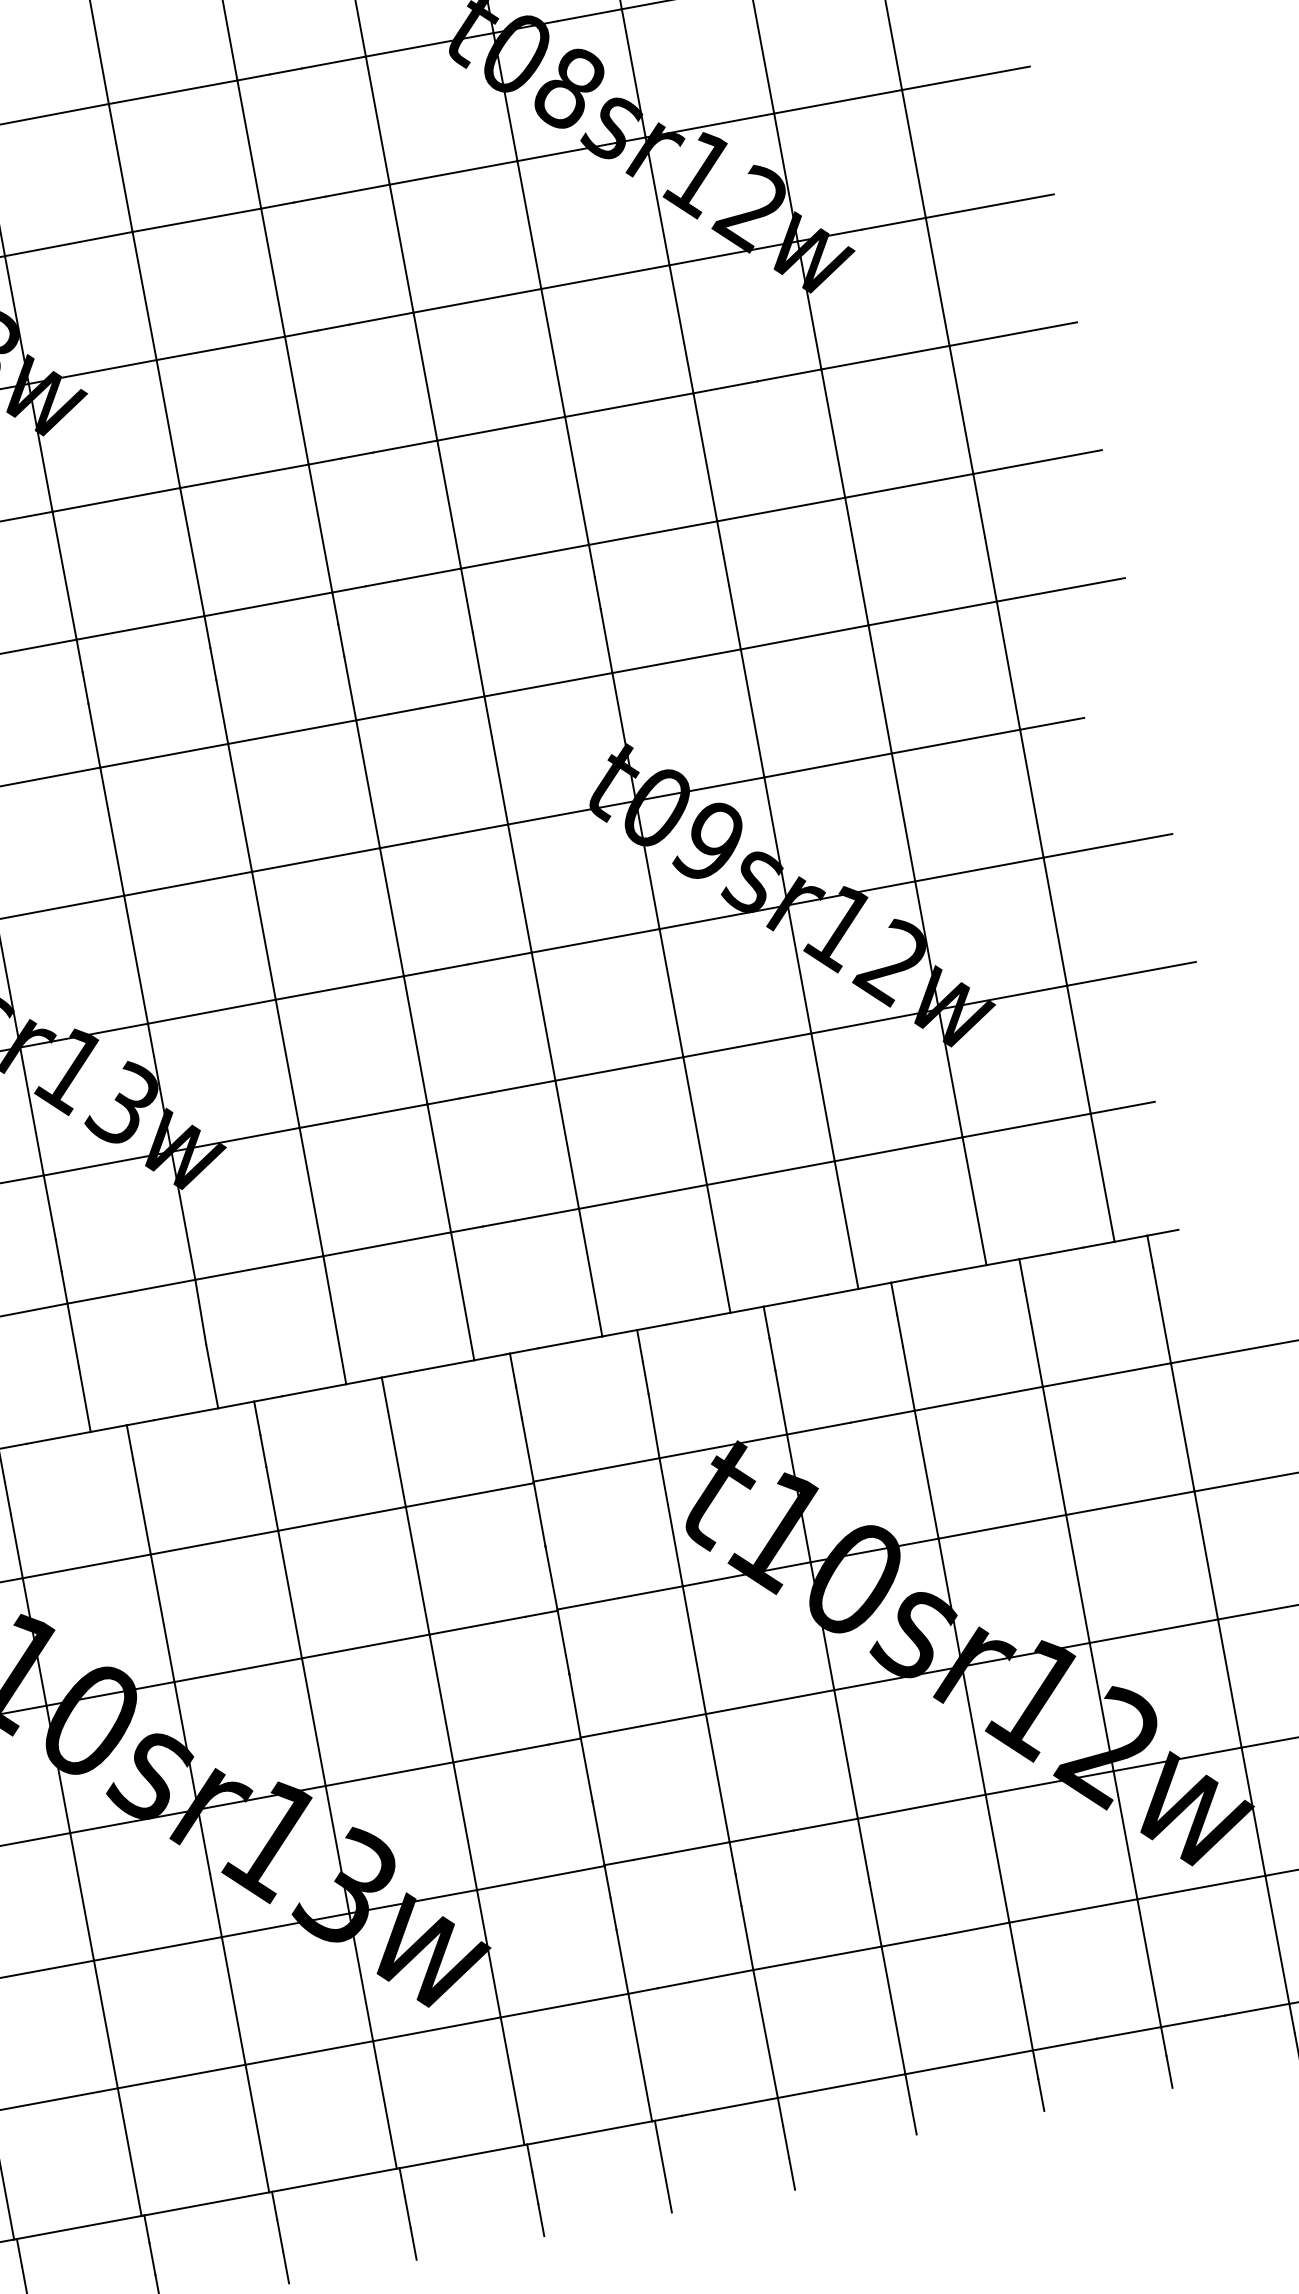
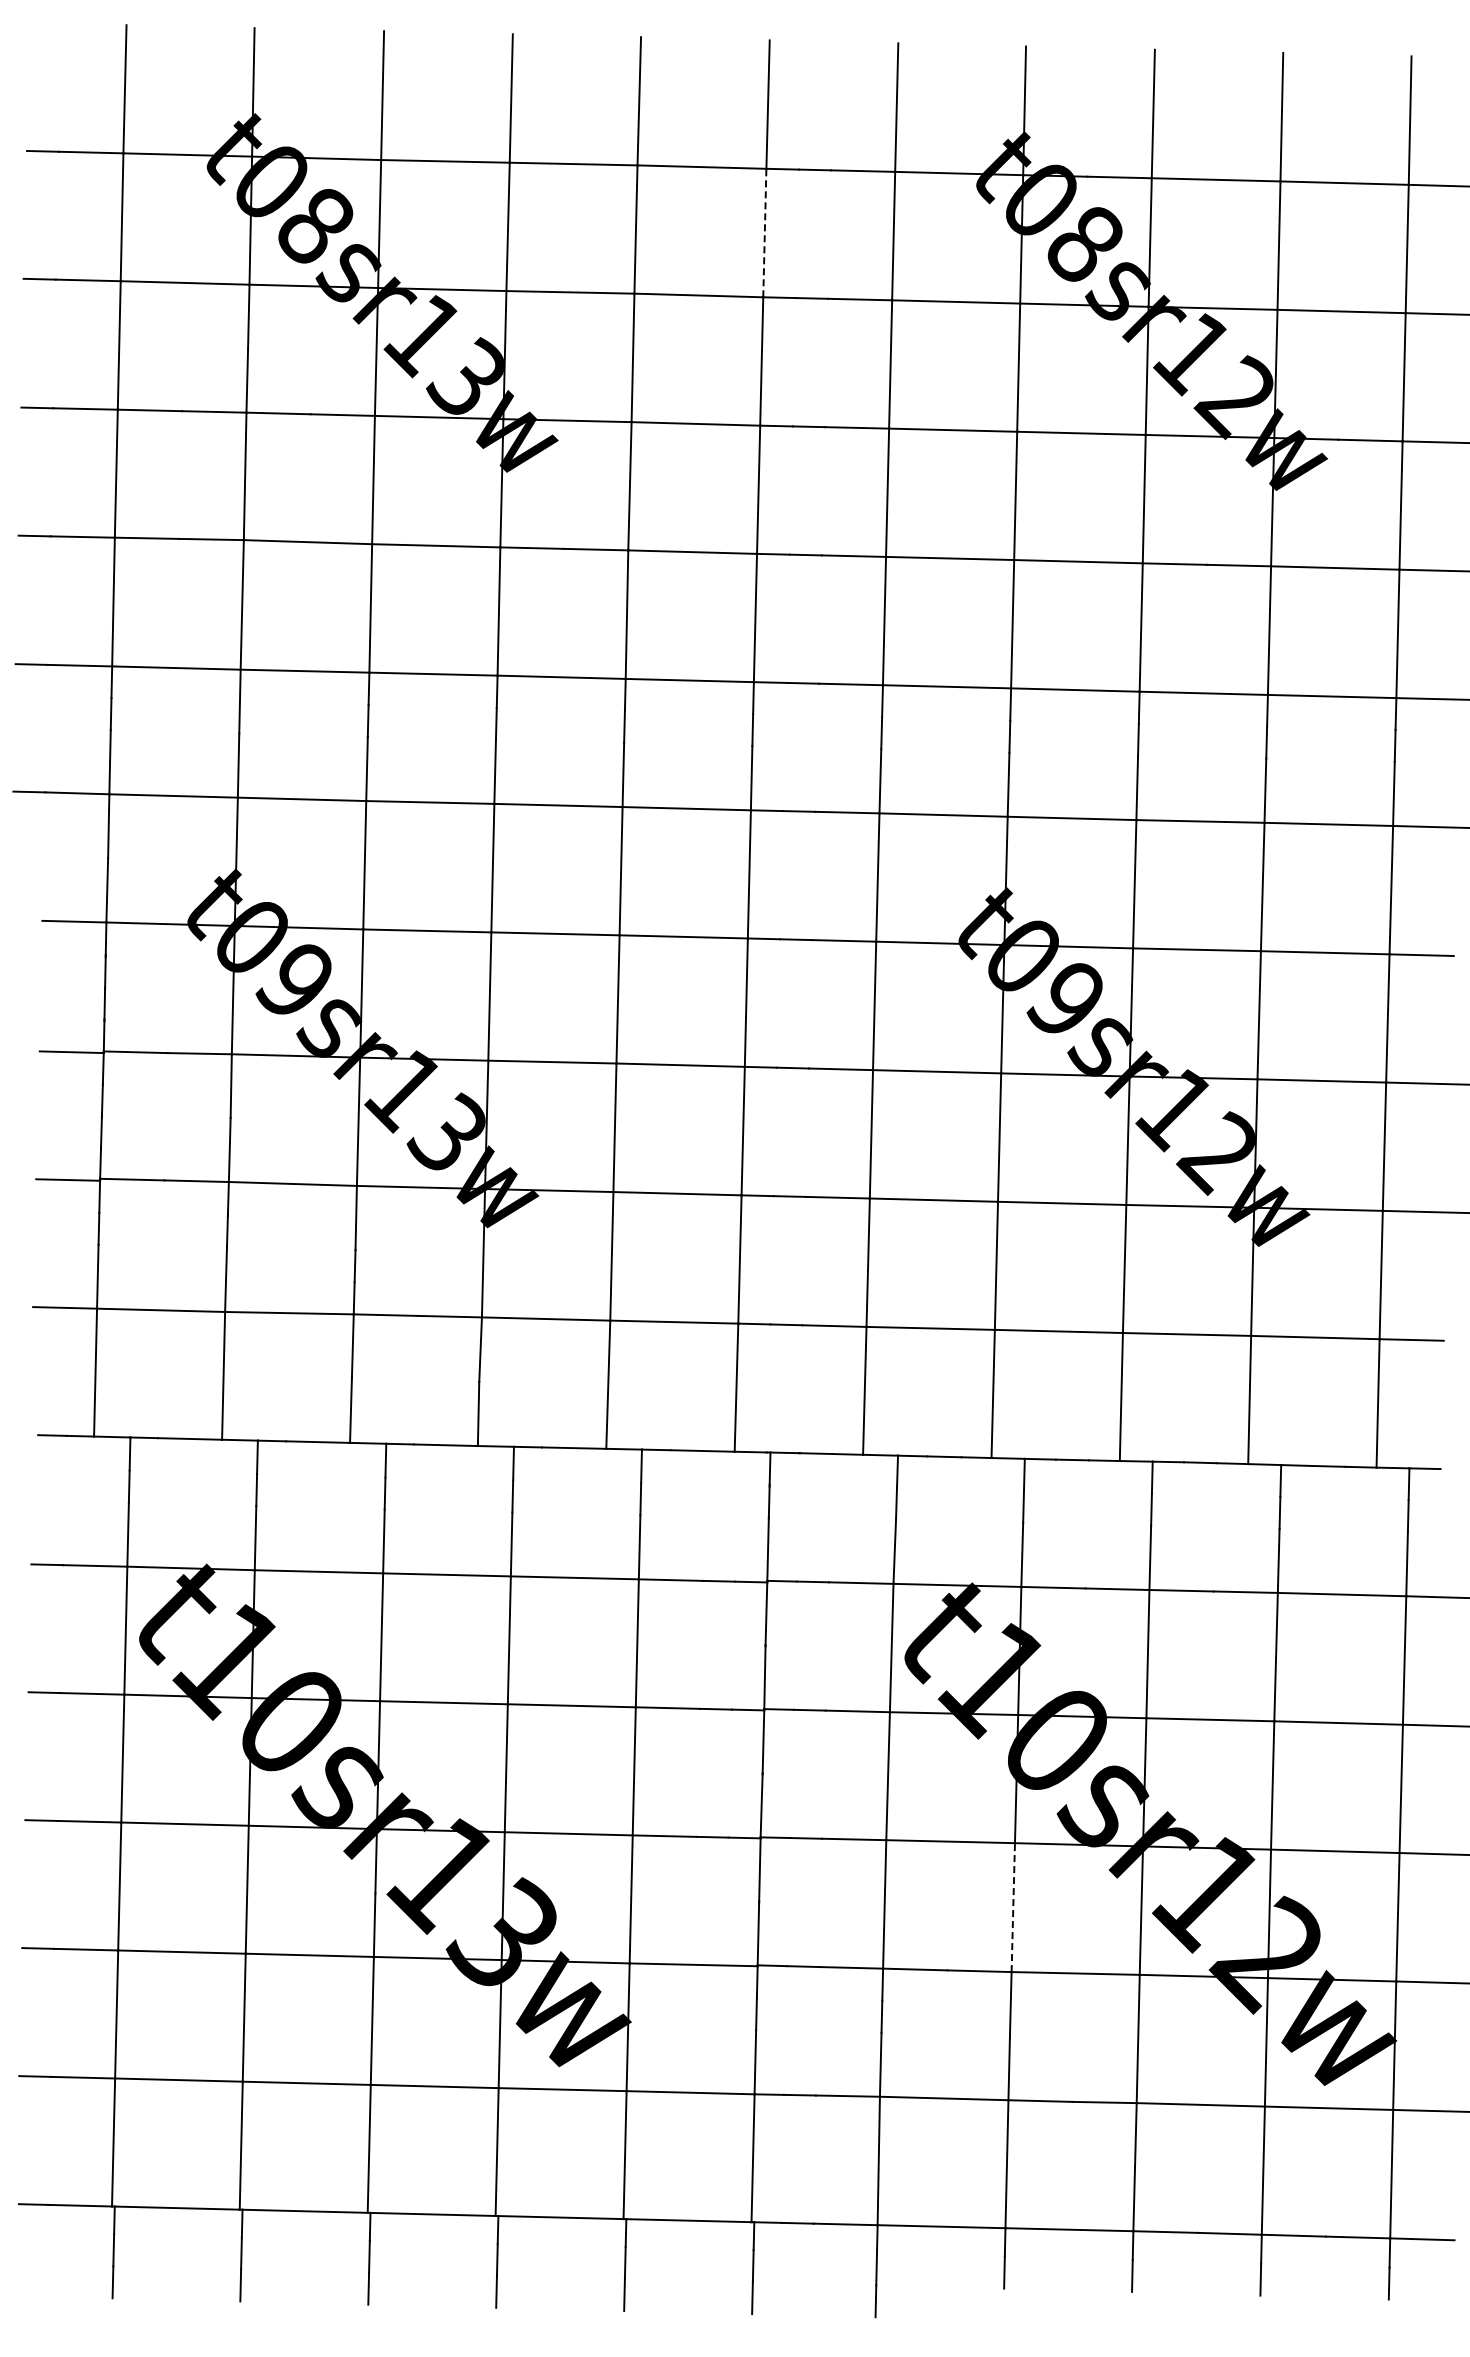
line: (248, 144) -> (764, 232), solid -> dashed
line: (846, 1754) -> (1013, 1907), solid -> dashed

